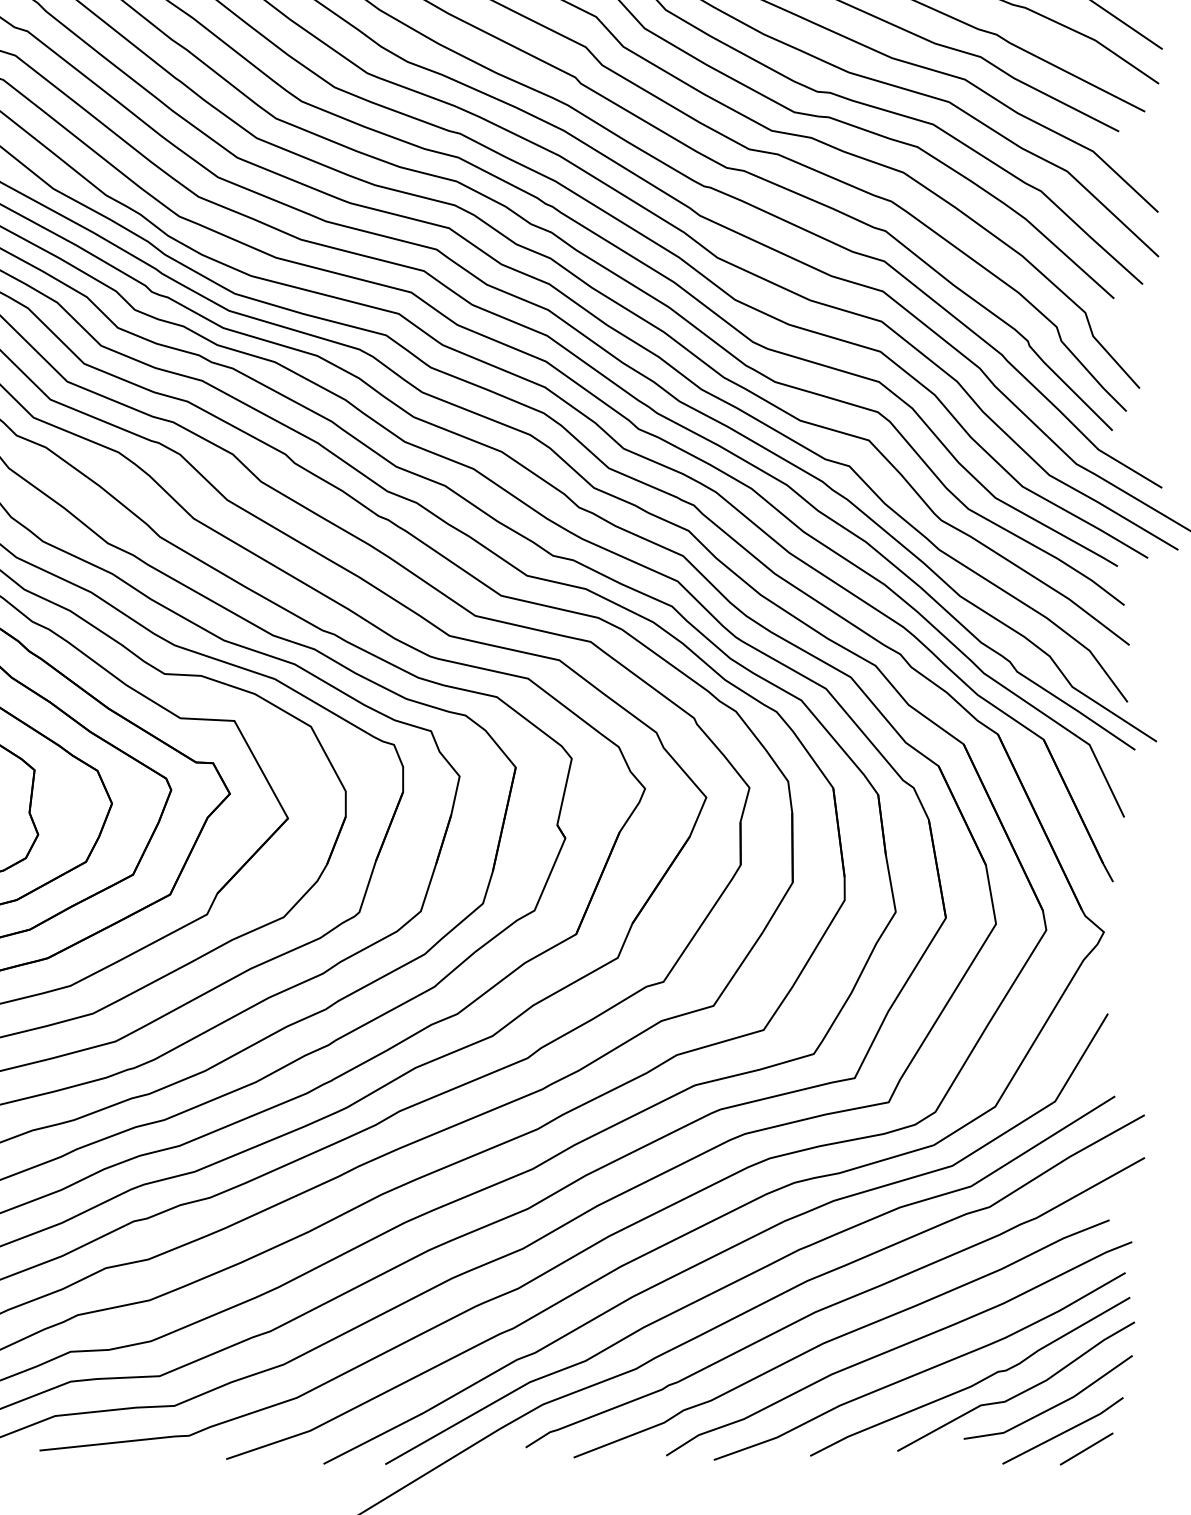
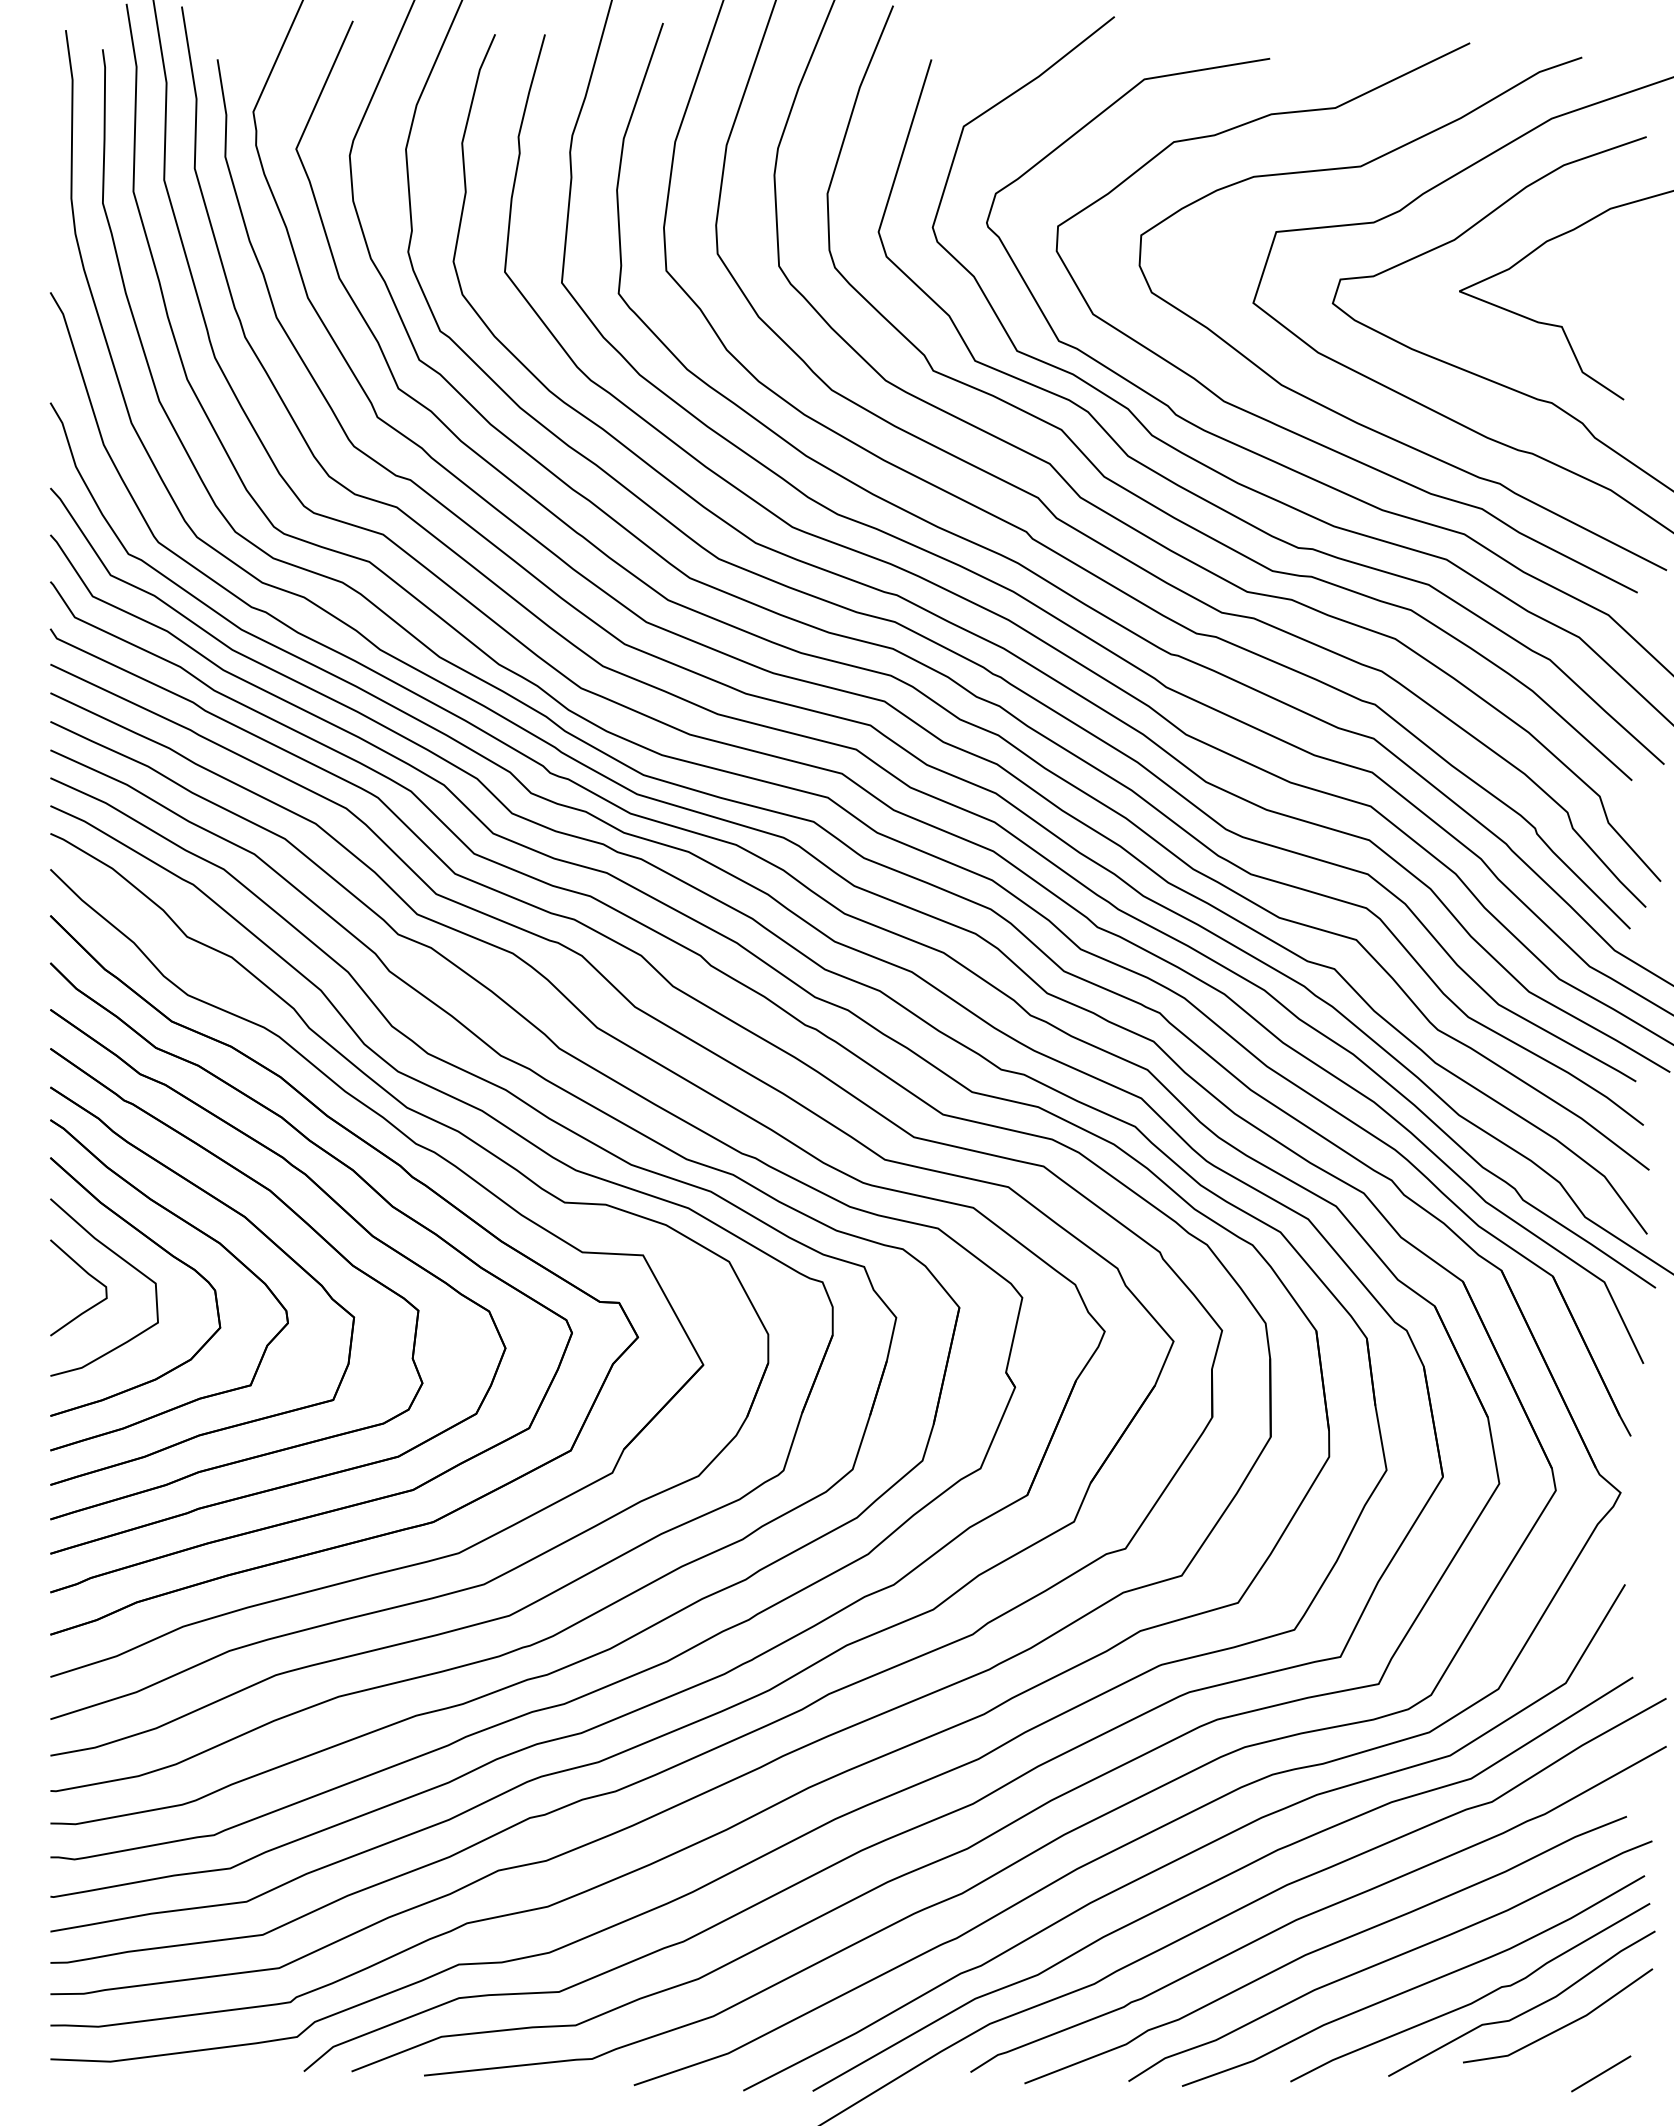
line: (1062, 1431) -> (1574, 2054), removed

